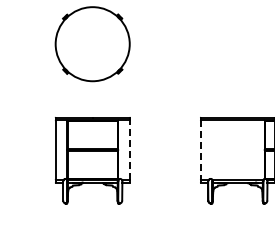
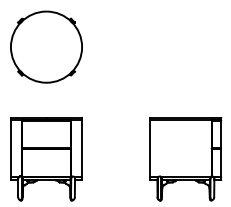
line: (129, 150) -> (81, 149), dashed -> solid
line: (200, 150) -> (150, 149), dashed -> solid

